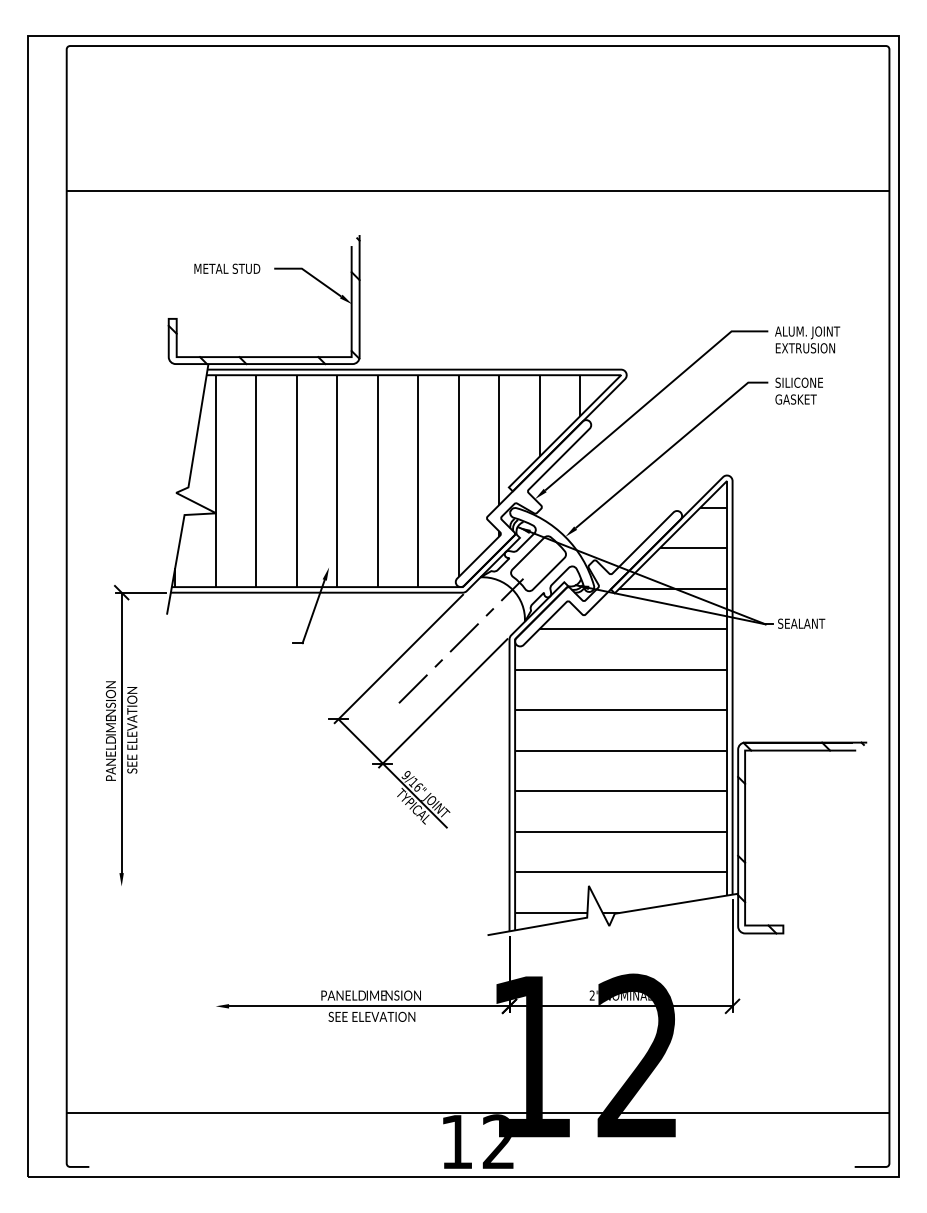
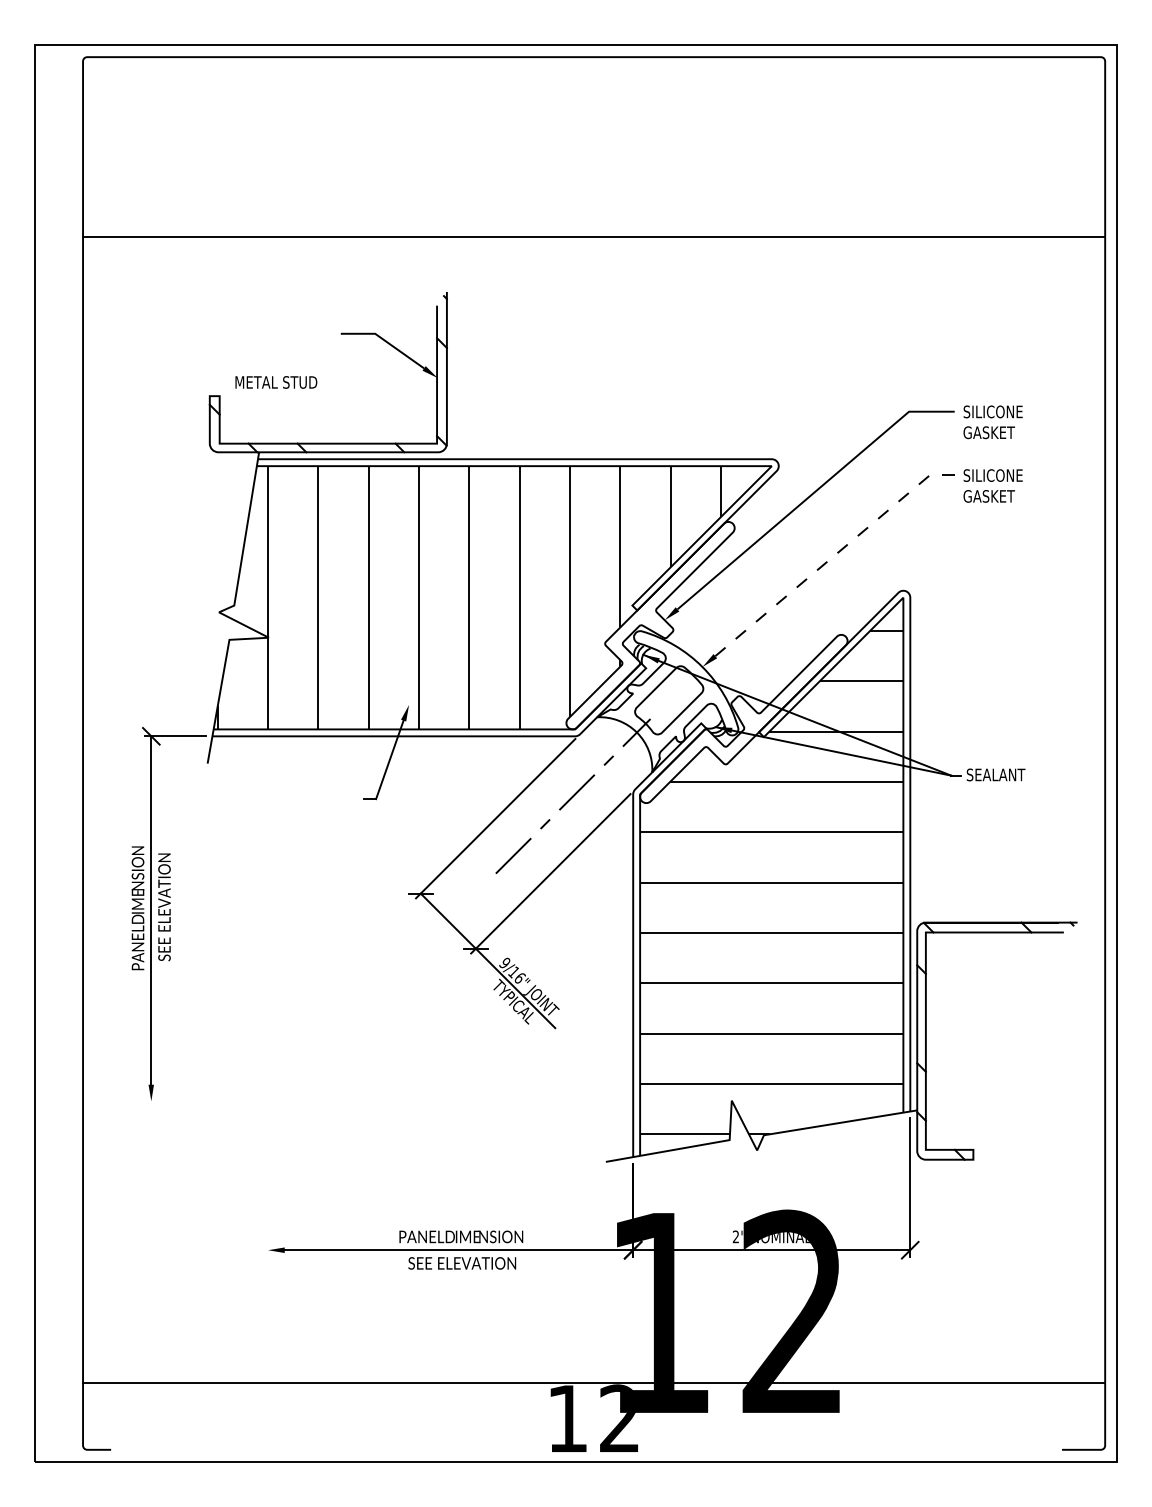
text: (227, 268) -> (276, 382), moved
text: (807, 339) -> (1003, 421), ALUM. JOINT EXTRUSION -> SILICONE GASKET
line: (670, 448) -> (833, 557), solid -> dashed

